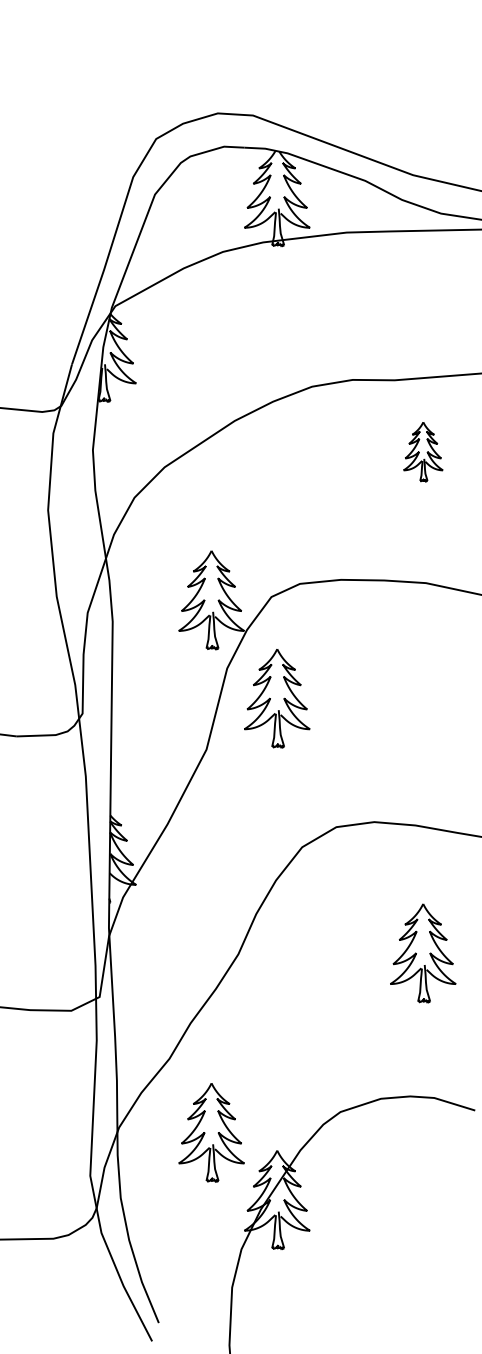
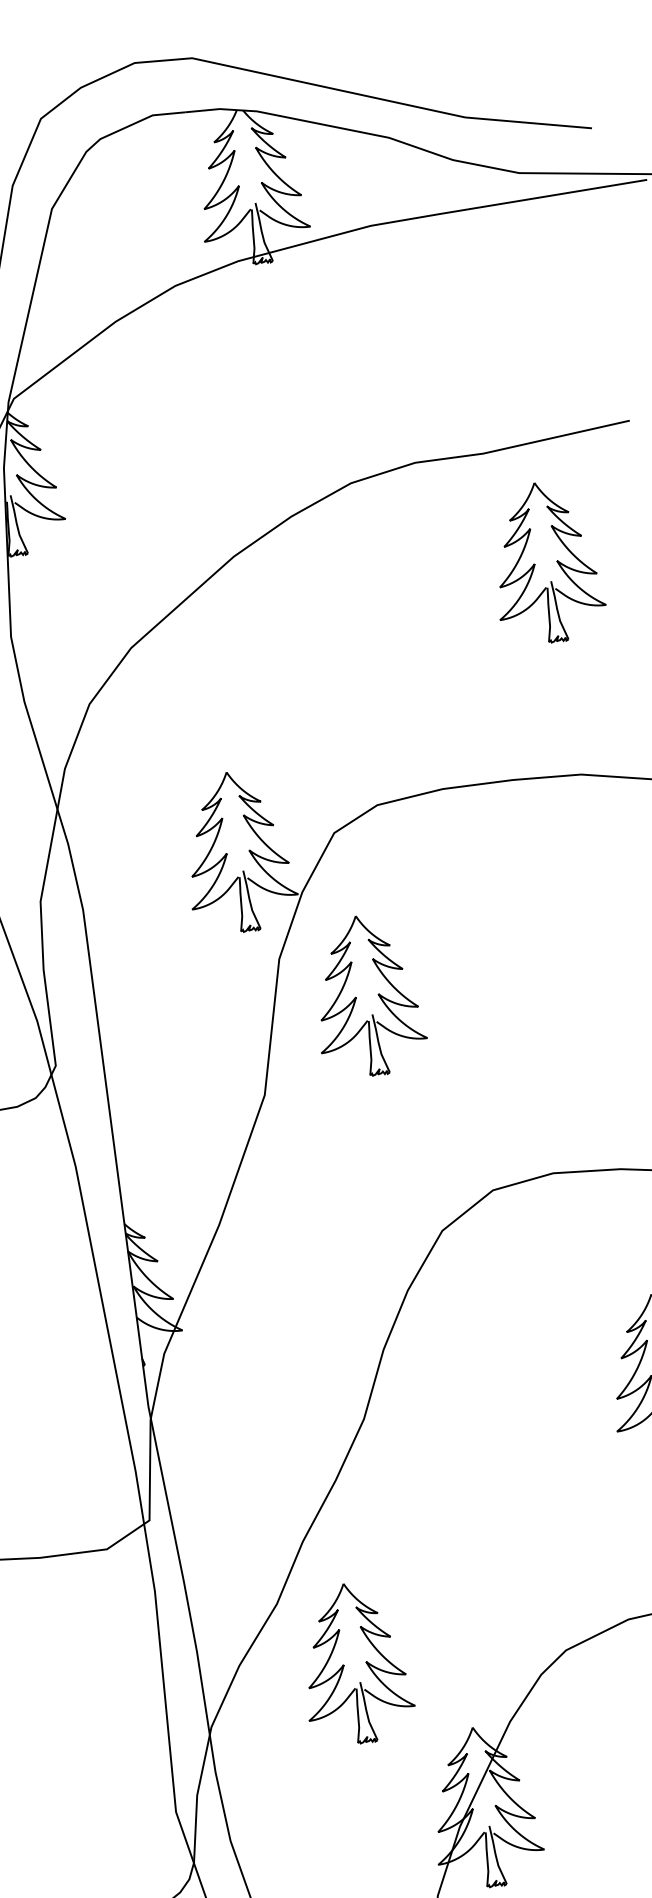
part: (423, 451) -> (546, 562), size x1.67
part: (211, 1132) -> (354, 1663), moved

